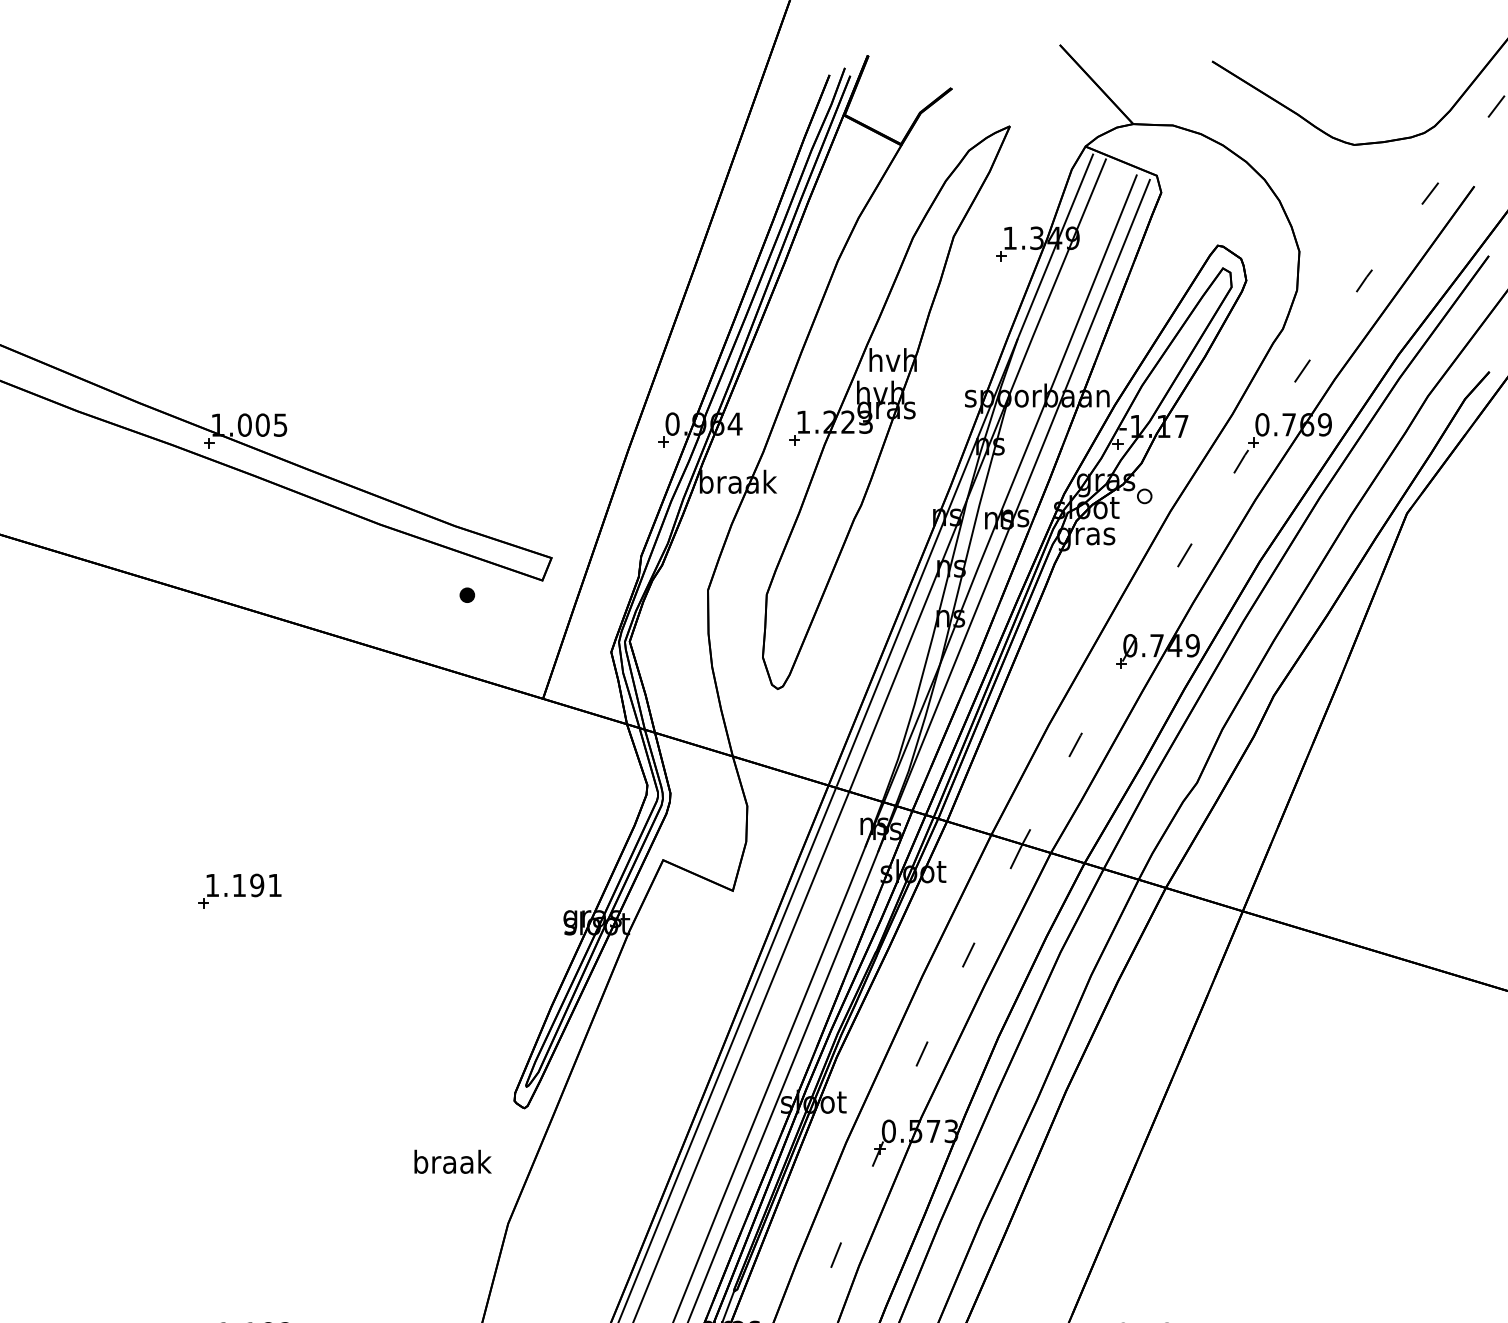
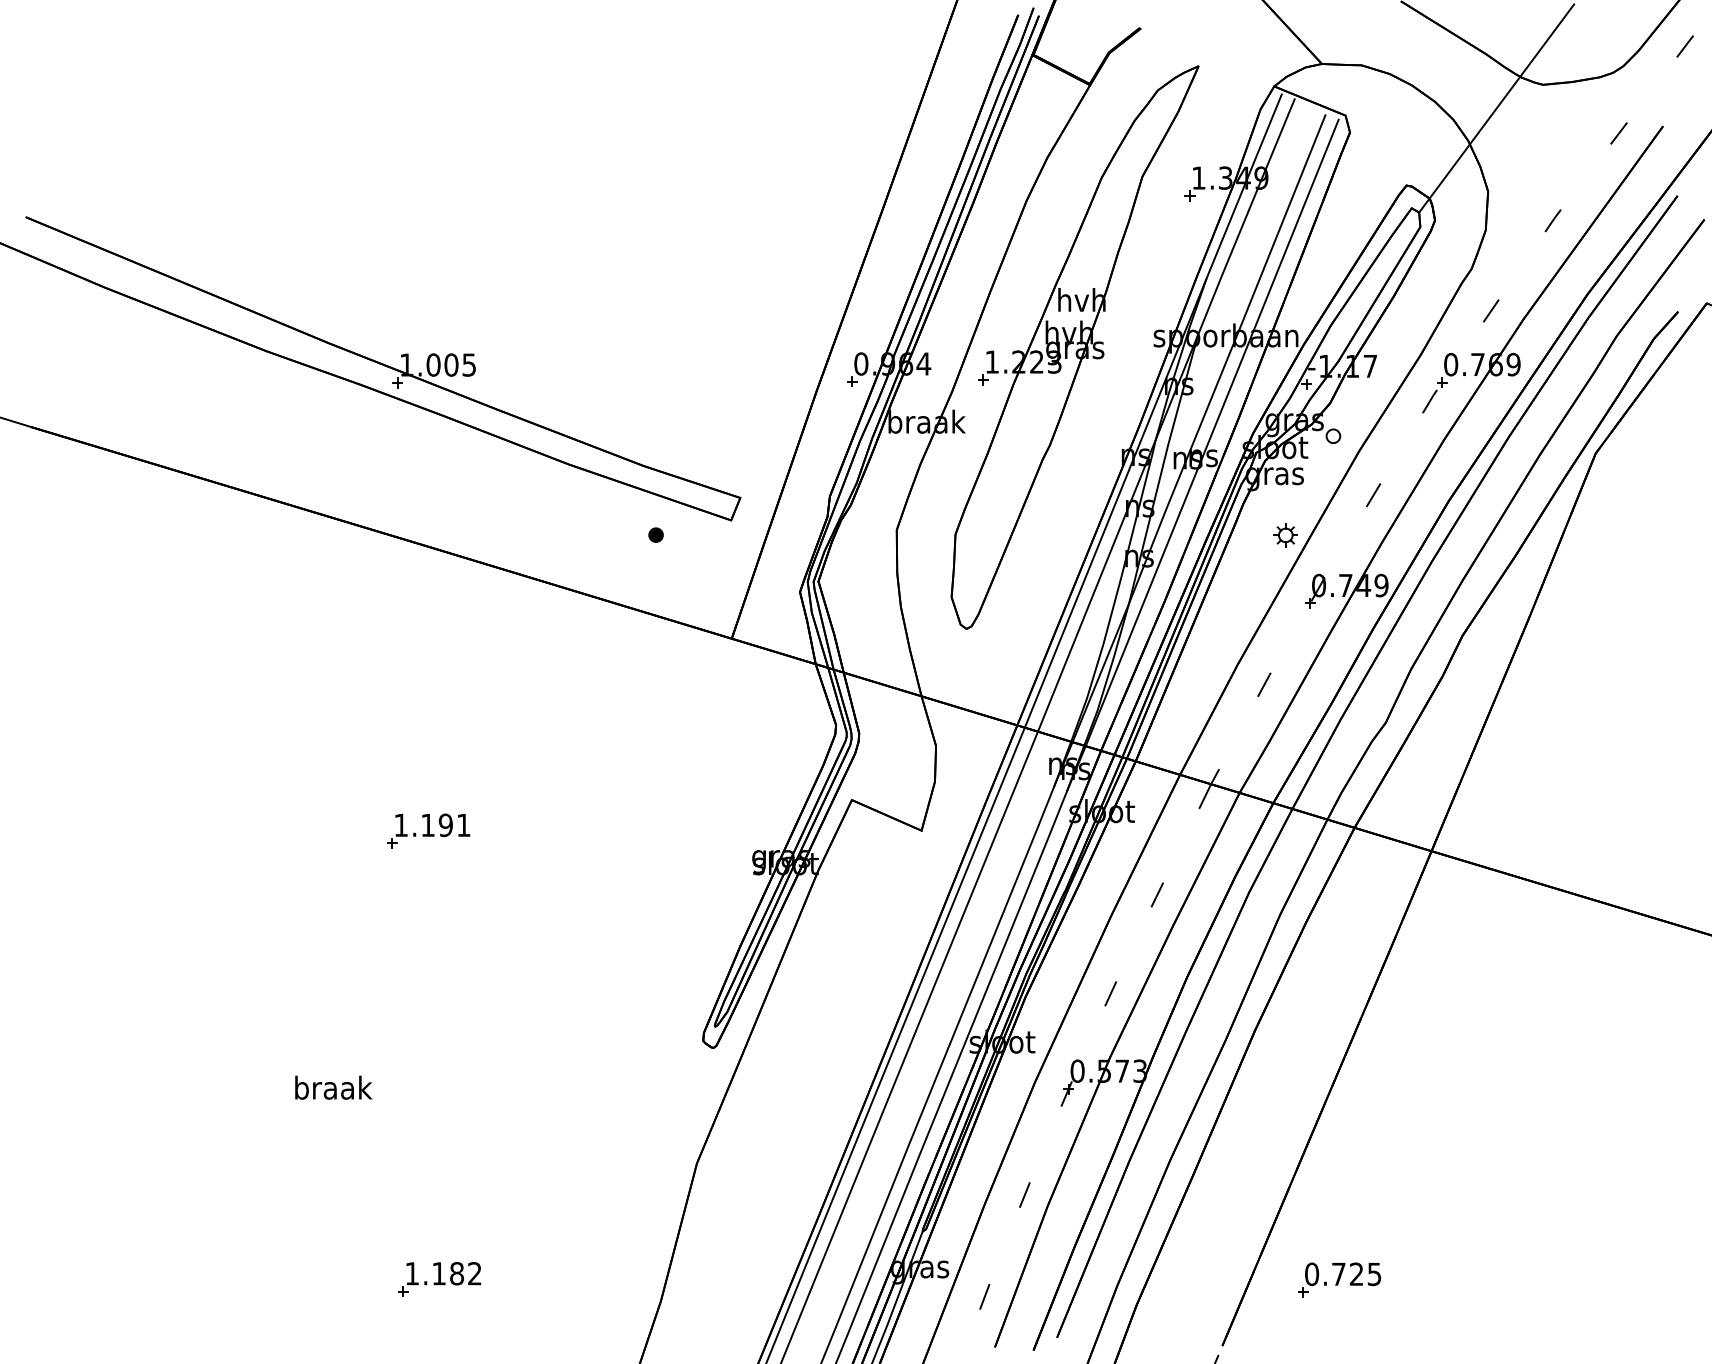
line: (1307, 168) -> (1496, 108), added
part: (1096, 595) -> (1285, 535), added
text: (452, 1161) -> (333, 1087), moved

